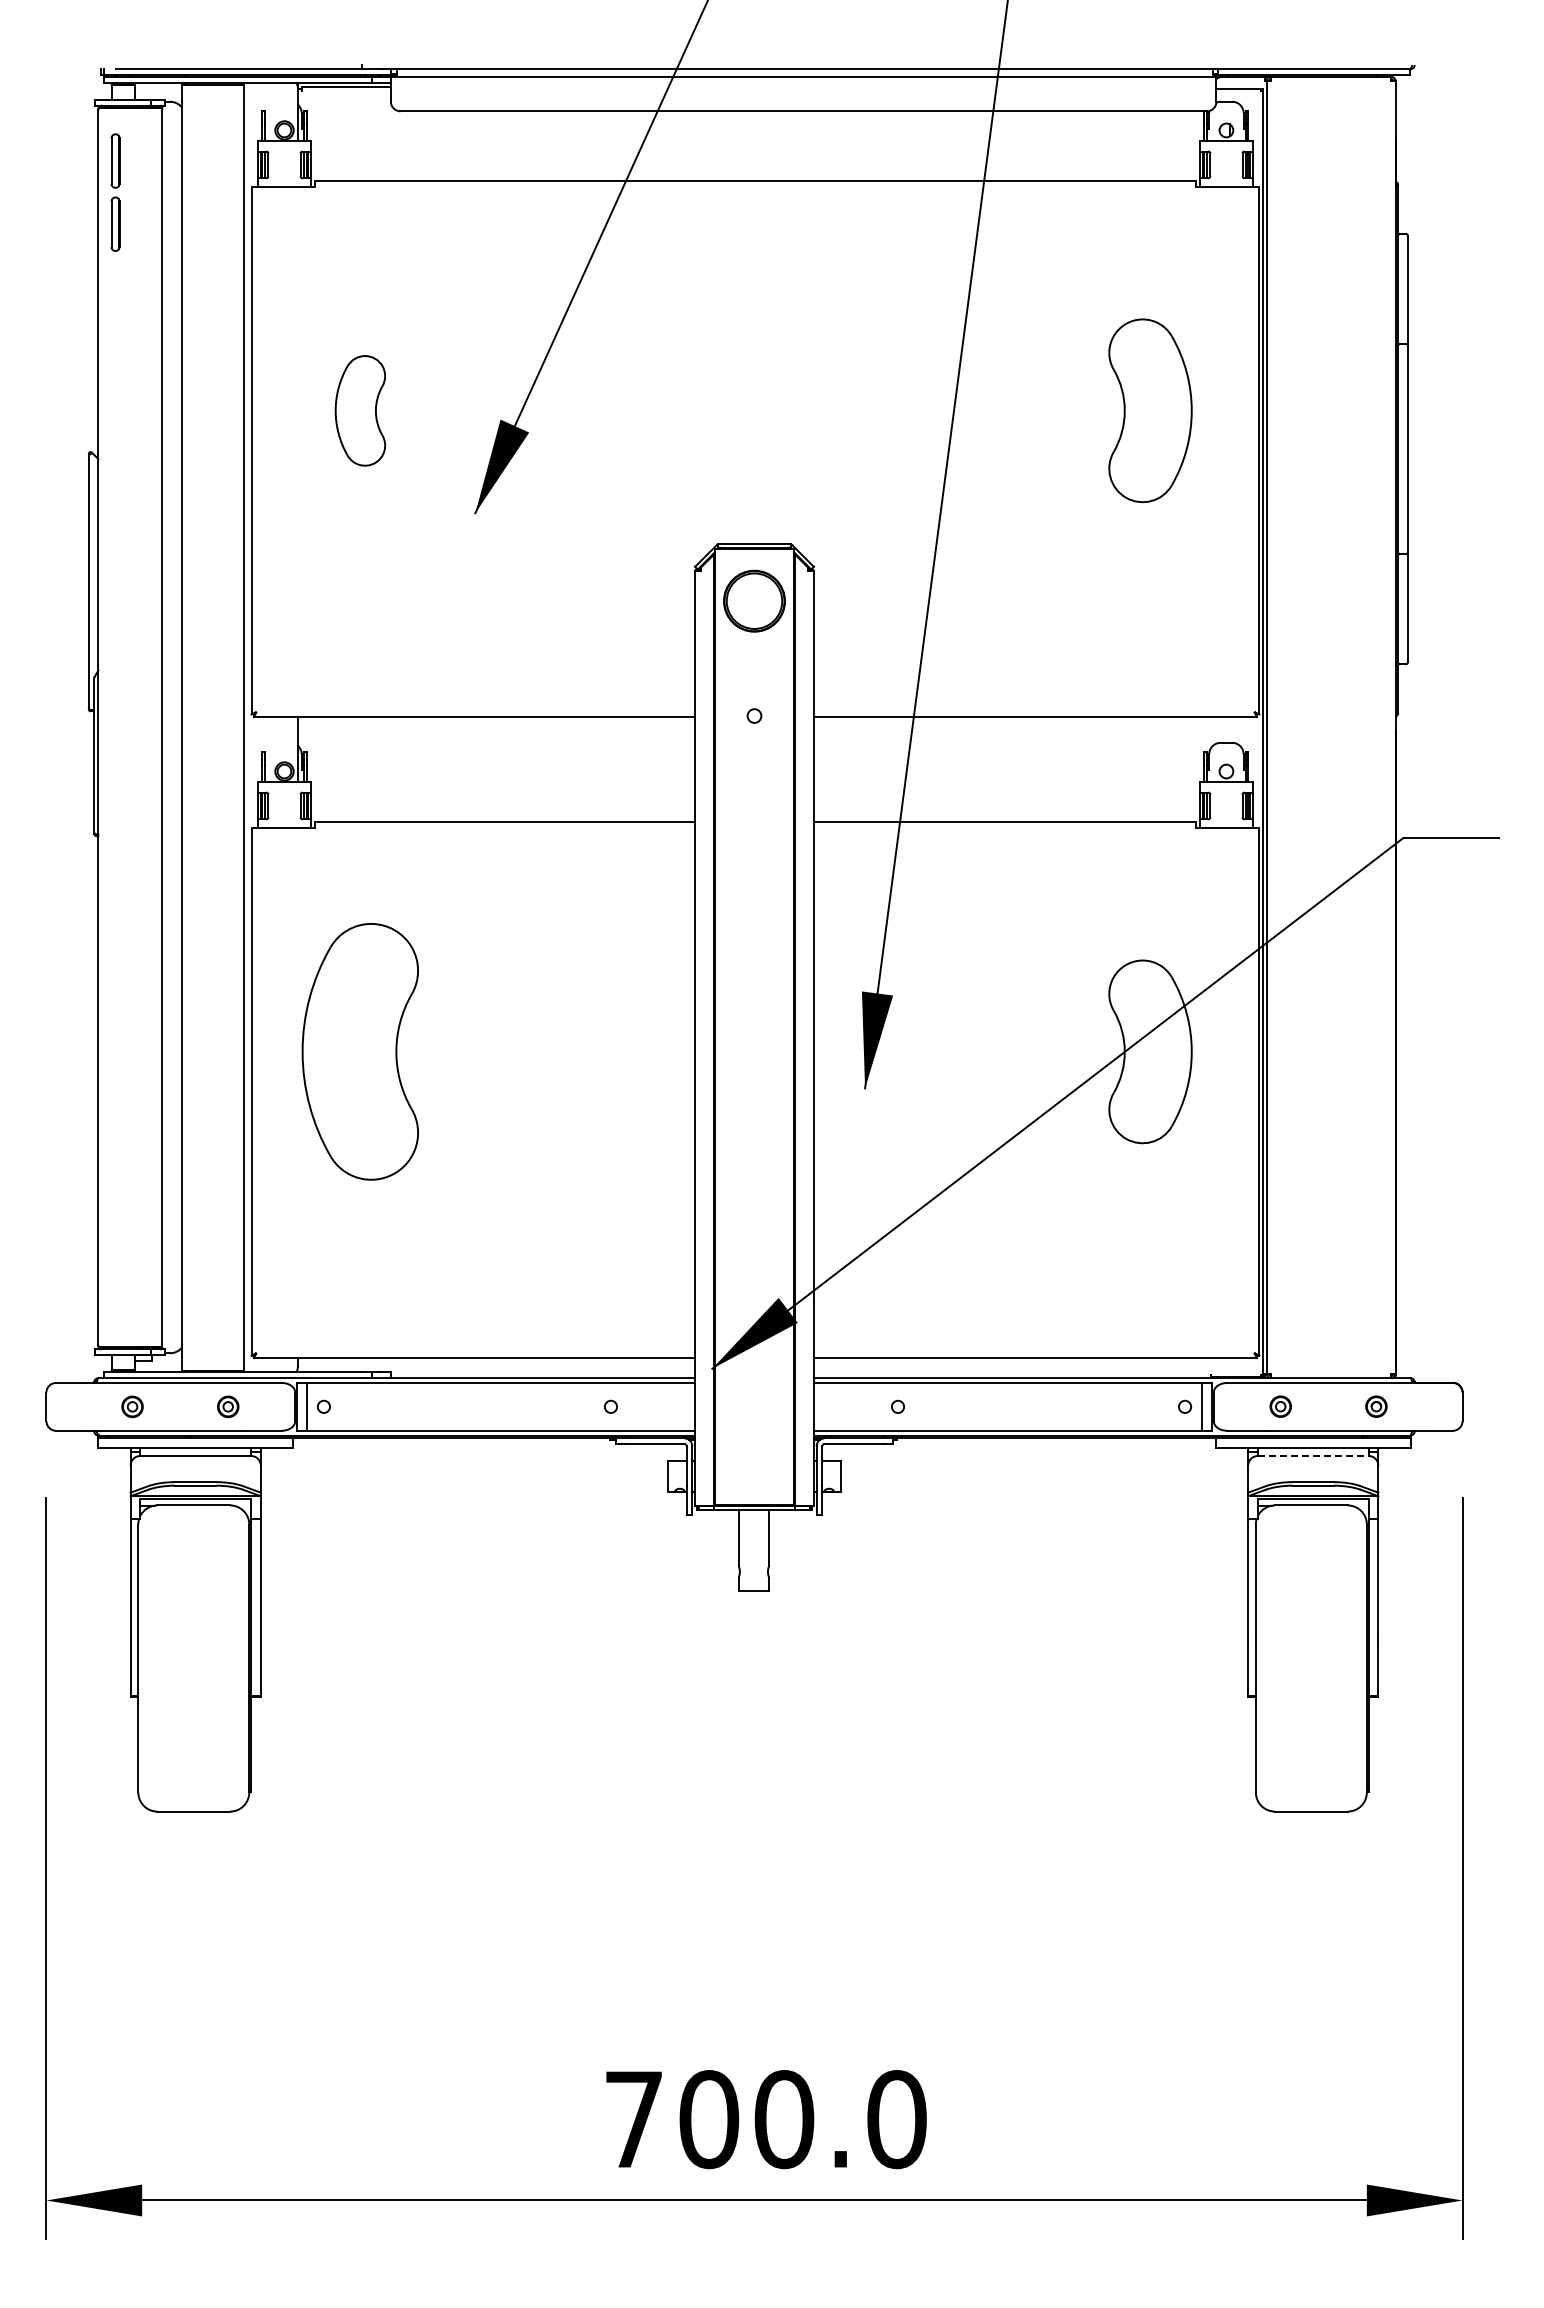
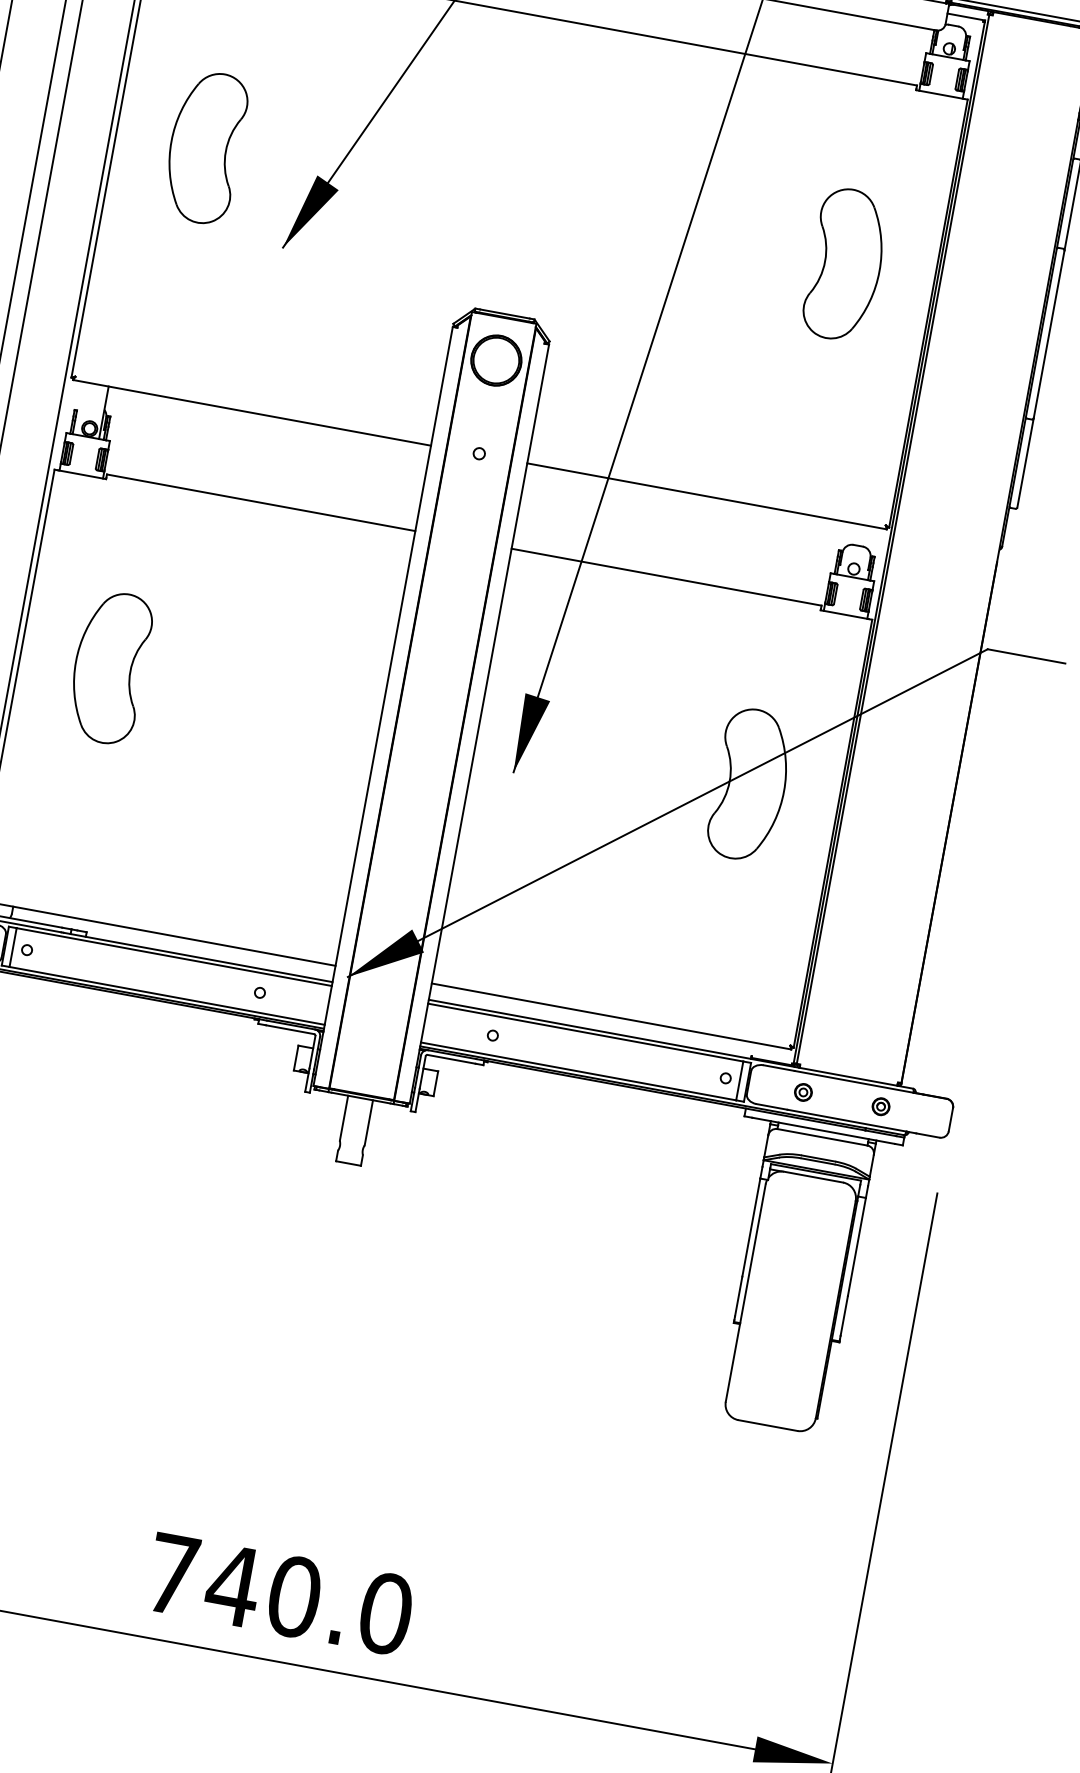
part: (360, 410) -> (205, 147), size x1.67
part: (360, 1051) -> (109, 667), size x0.71
line: (1313, 1456) -> (822, 1137), dashed -> solid
text: (708, 2119) -> (232, 1585), 700.0 -> 740.0

